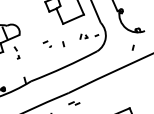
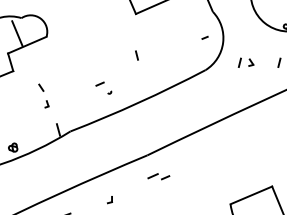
part: (83, 36) -> (245, 62), moved
part: (46, 43) -> (101, 86), moved
part: (16, 52) -> (42, 94), moved

